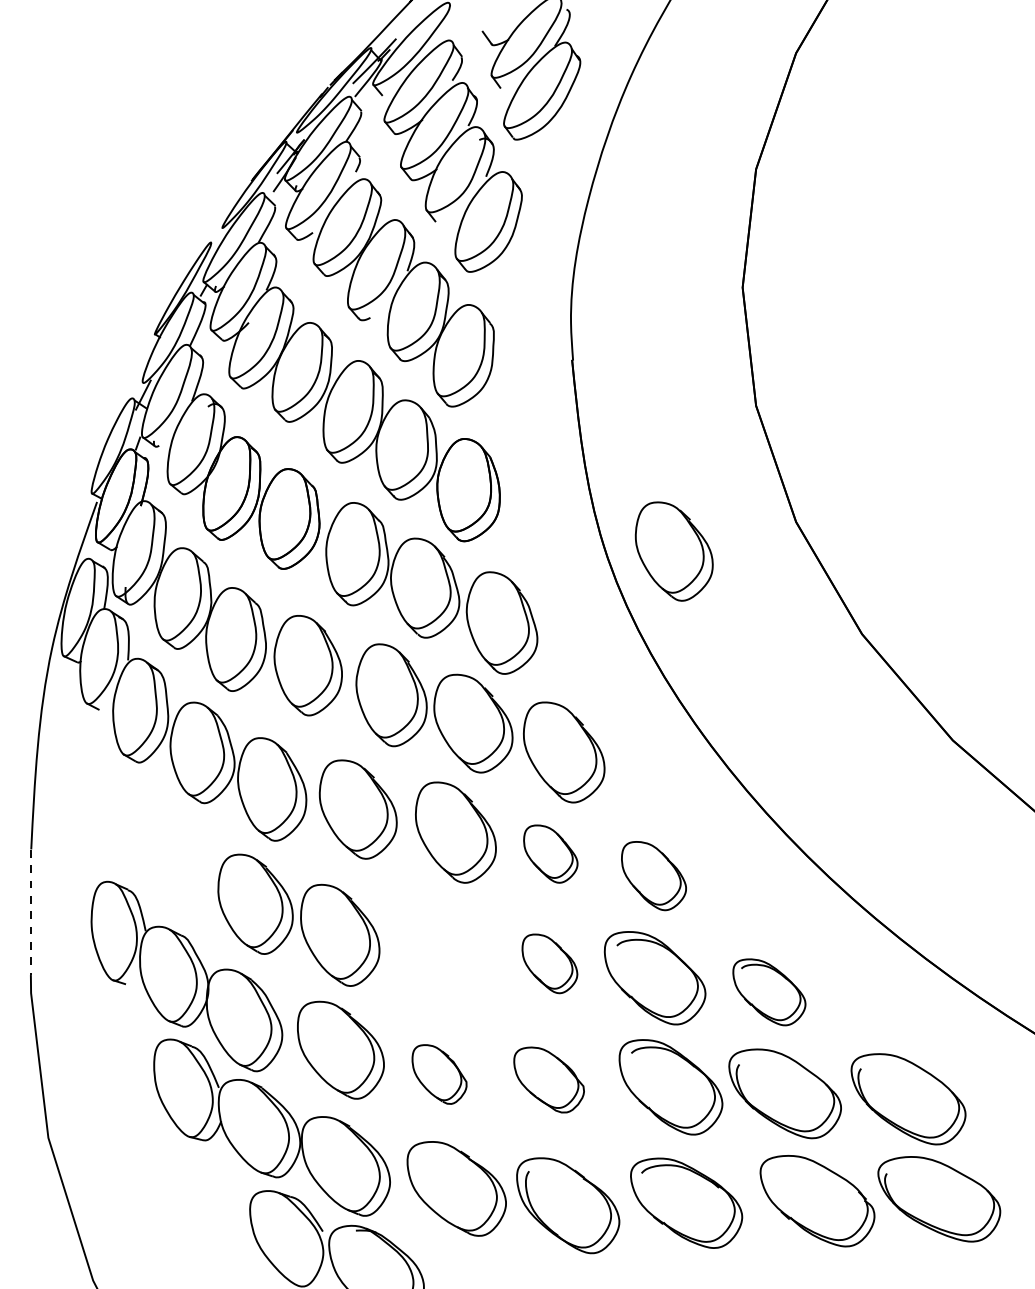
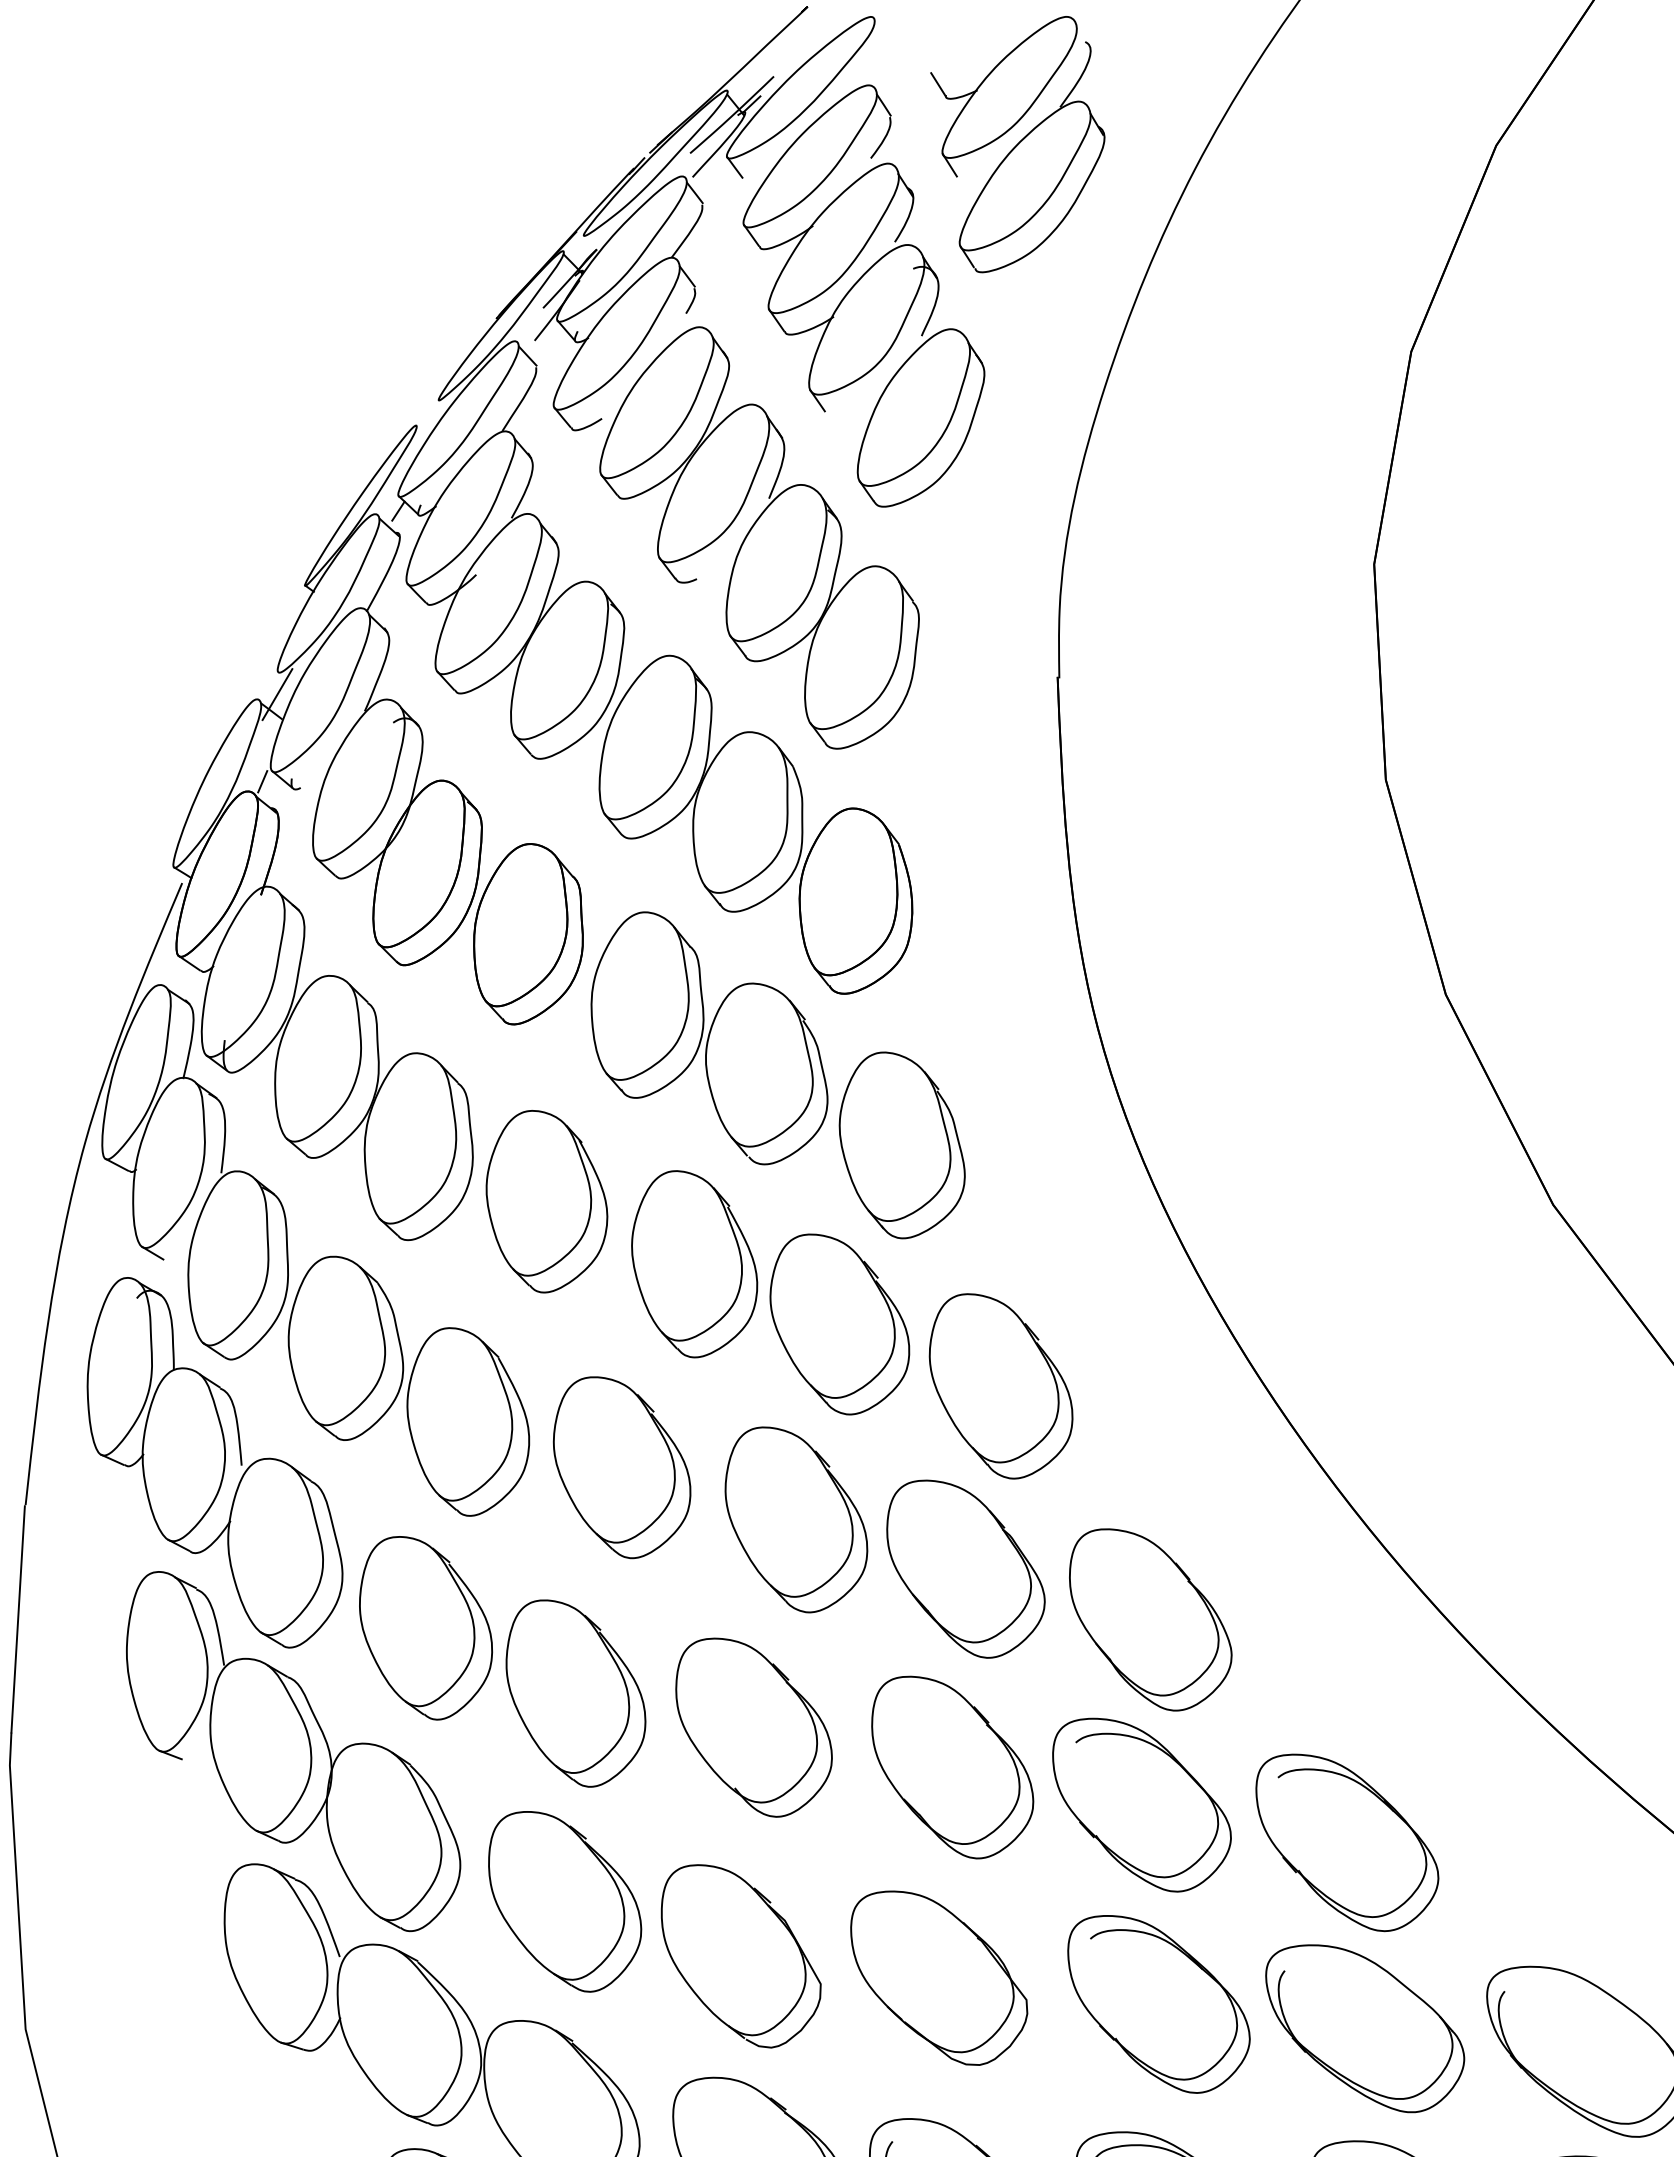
part: (673, 551) -> (1220, 1034), removed
part: (134, 820) -> (215, 1463), added
part: (550, 853) -> (965, 1568), size x1.67
part: (653, 875) -> (1149, 1619), size x1.43
line: (30, 913) -> (17, 1621), dashed -> solid
part: (439, 948) -> (754, 1728), added
part: (549, 963) -> (951, 1767), size x1.67
part: (769, 992) -> (1346, 1843), size x1.43
part: (439, 1074) -> (740, 1956), size x1.67
part: (548, 1079) -> (937, 1977), size x1.43

